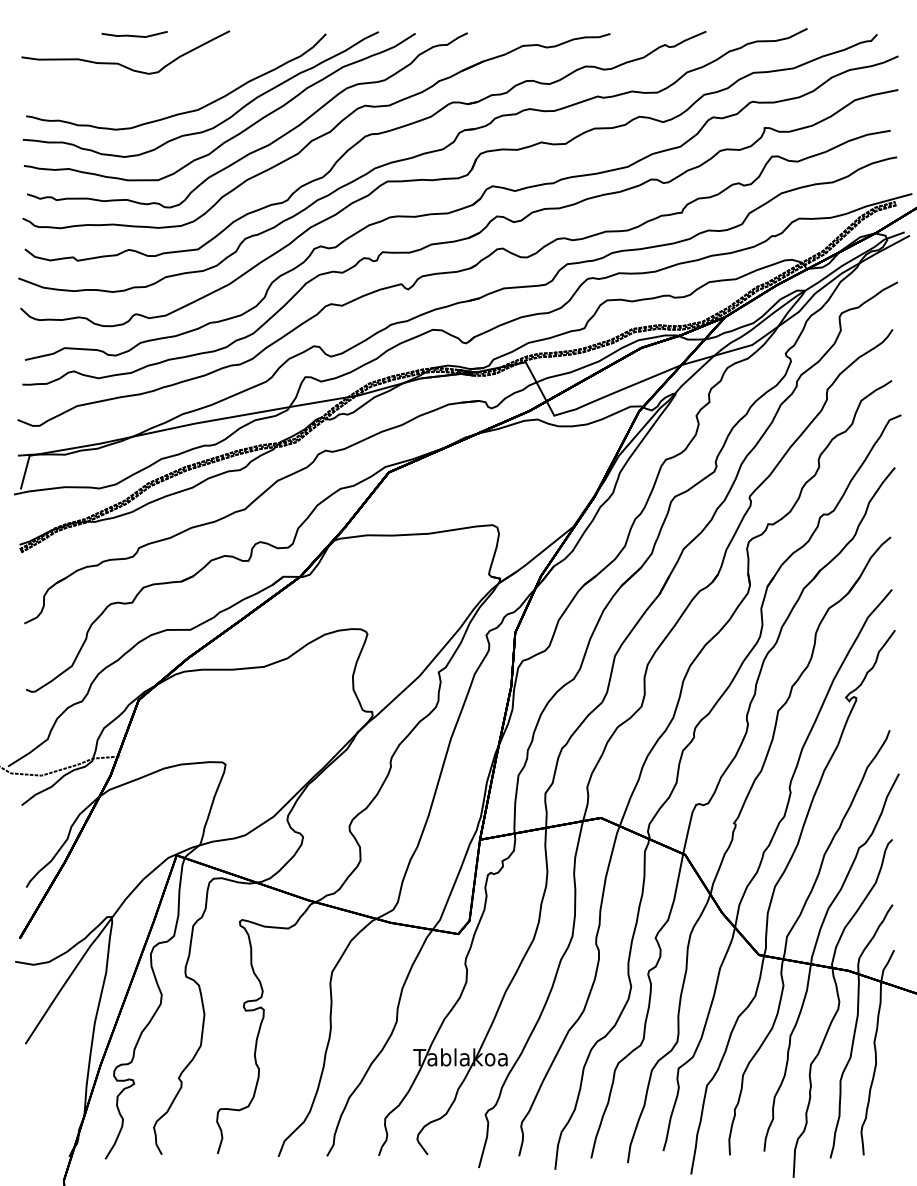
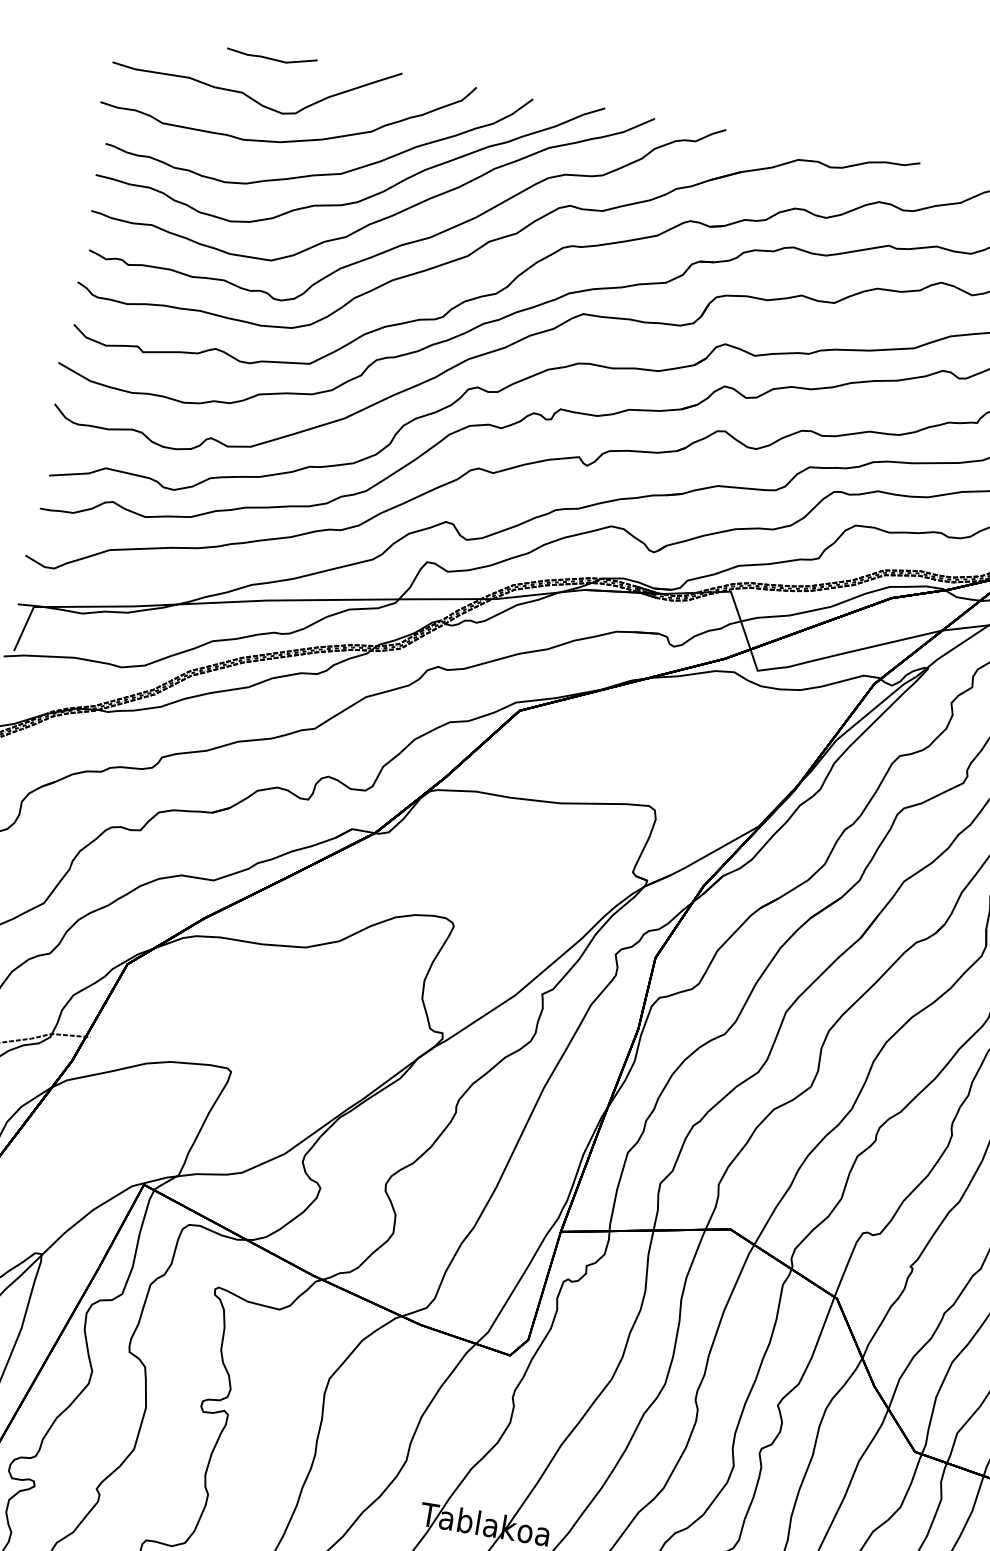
curve: (158, 91) -> (291, 139), added

